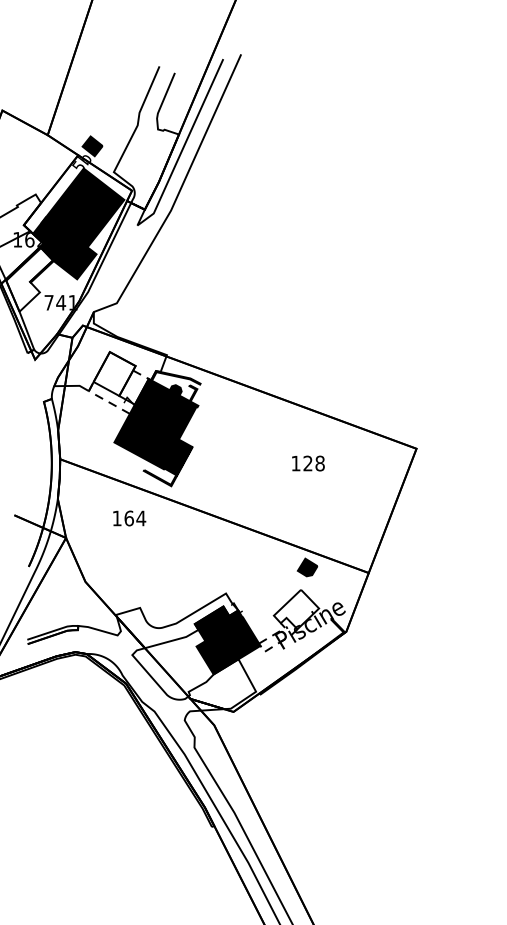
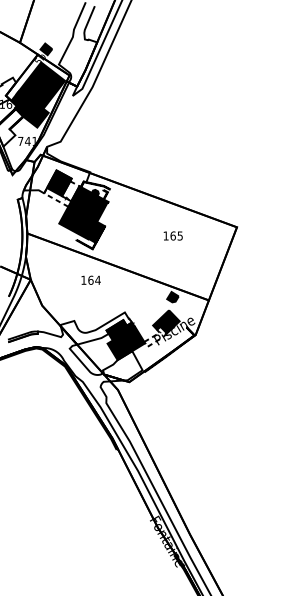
fill: (114, 374) -> (59, 183), added
text: (313, 462) -> (176, 235), 128 -> 165
text: (128, 517) -> (90, 279), moved
fill: (296, 608) -> (166, 321), added

